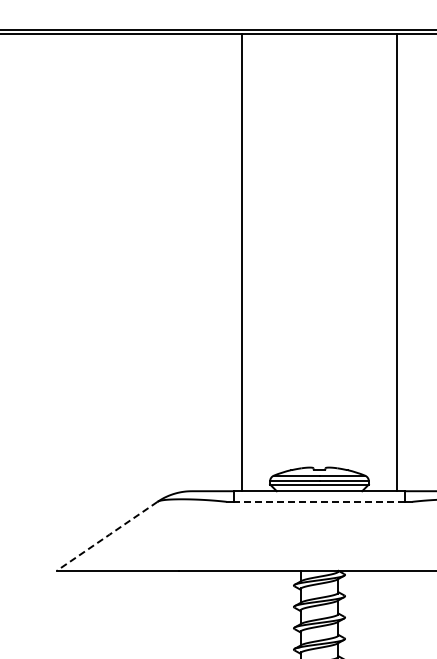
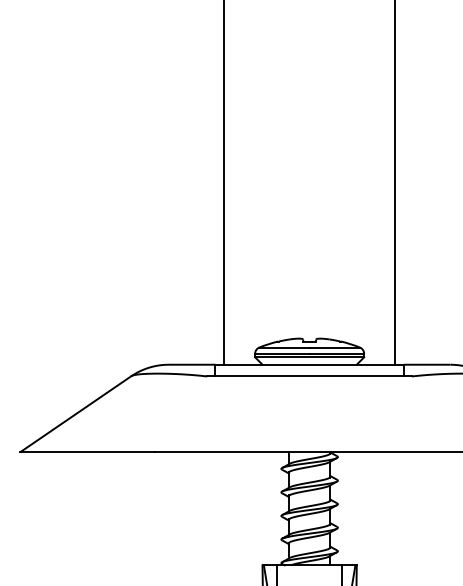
line: (318, 501) -> (308, 376), dashed -> solid
line: (107, 535) -> (75, 413), dashed -> solid

